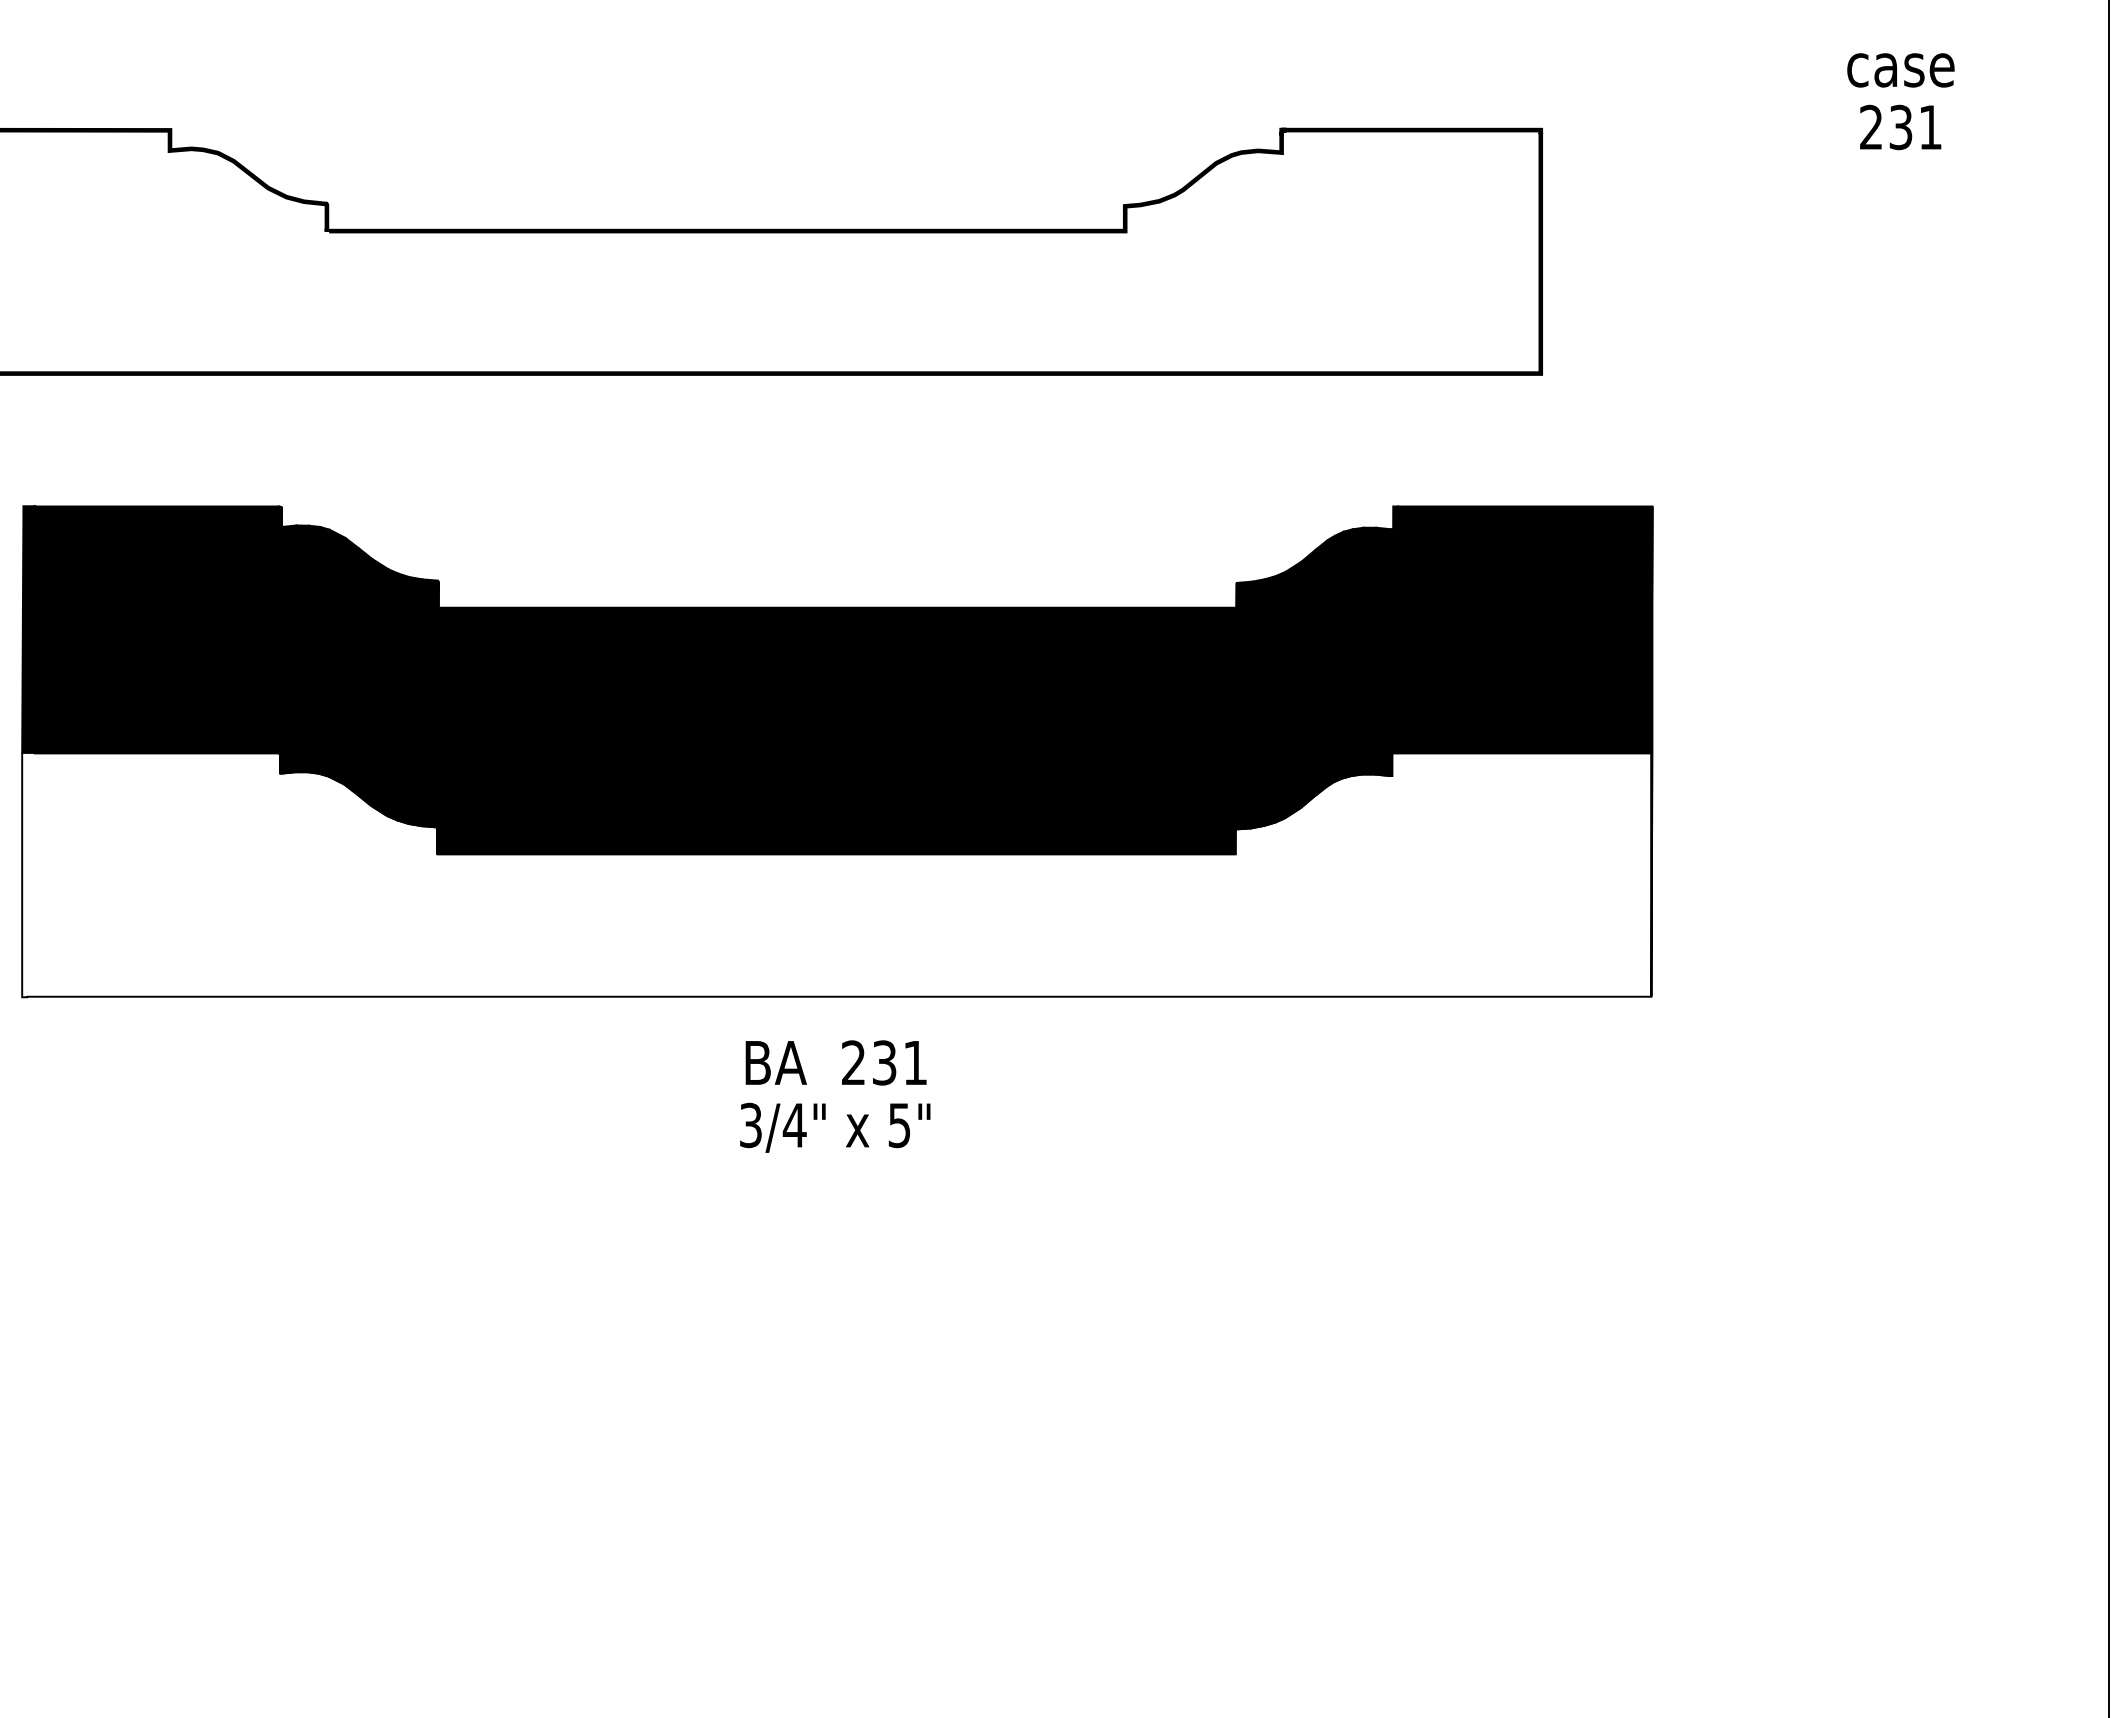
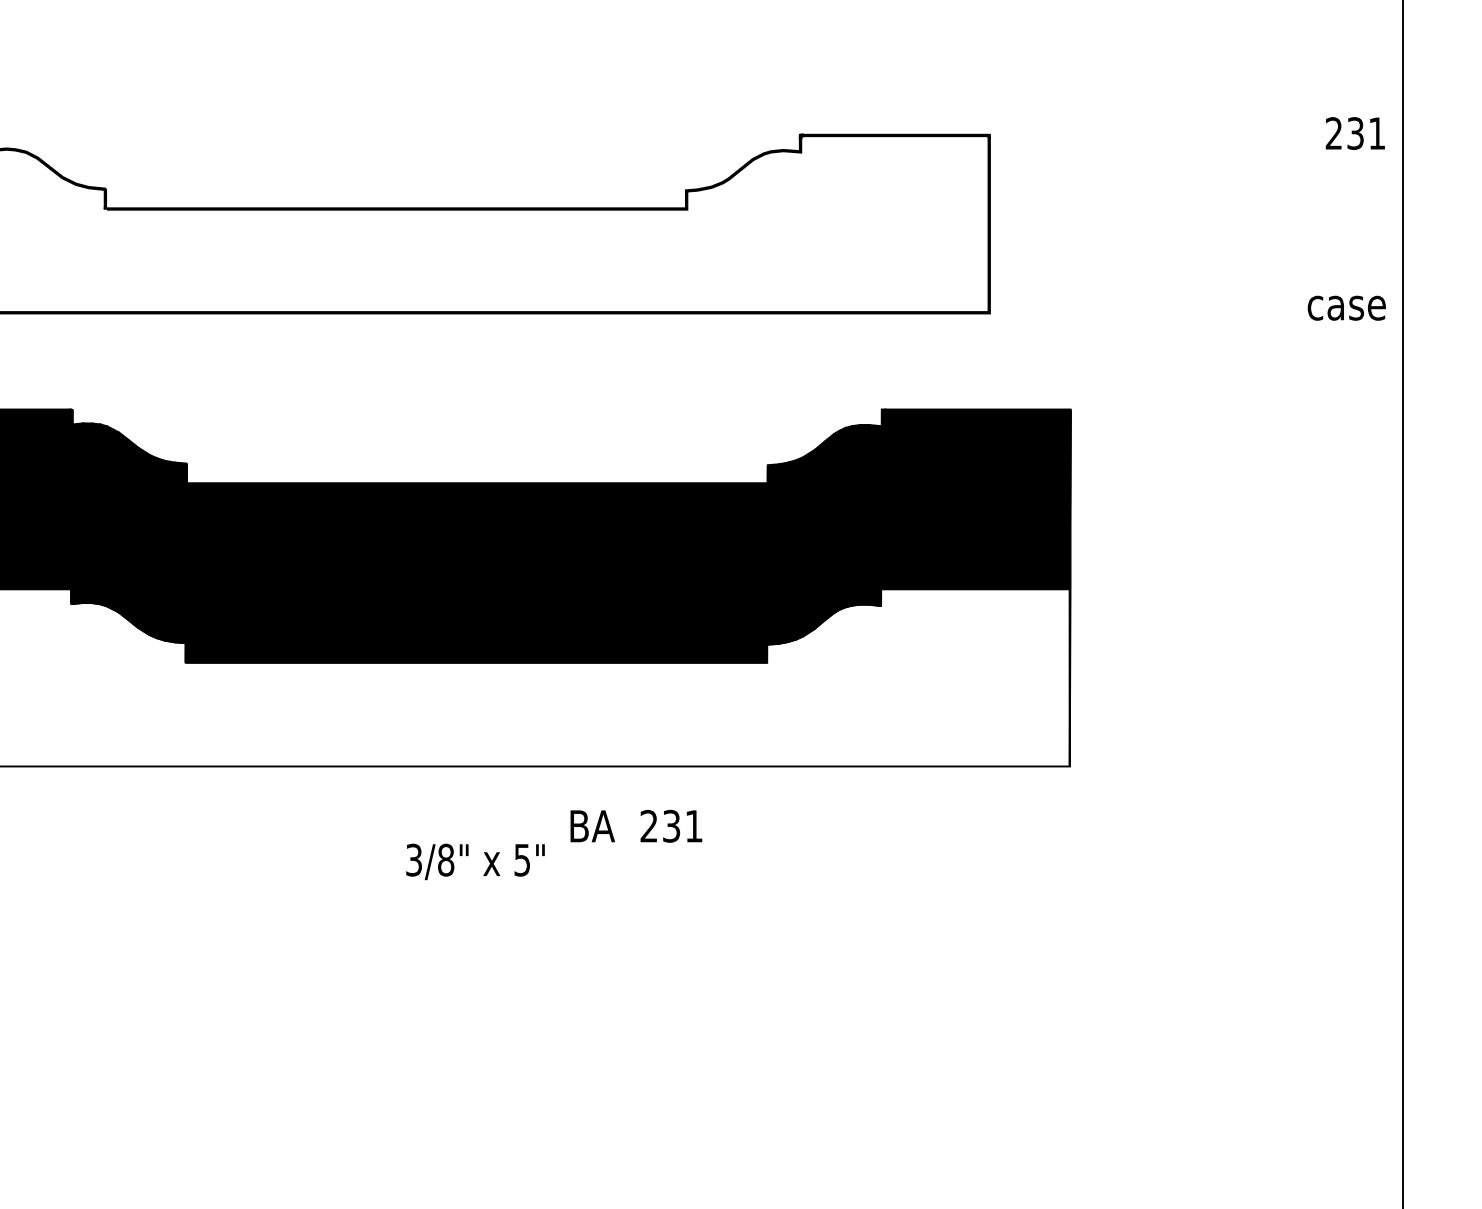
text: (1900, 70) -> (1346, 308), moved
text: (1900, 127) -> (1355, 133), moved
text: (835, 1062) -> (635, 826), moved
text: (794, 1125) -> (445, 860), 3/4" -> 3/8"

